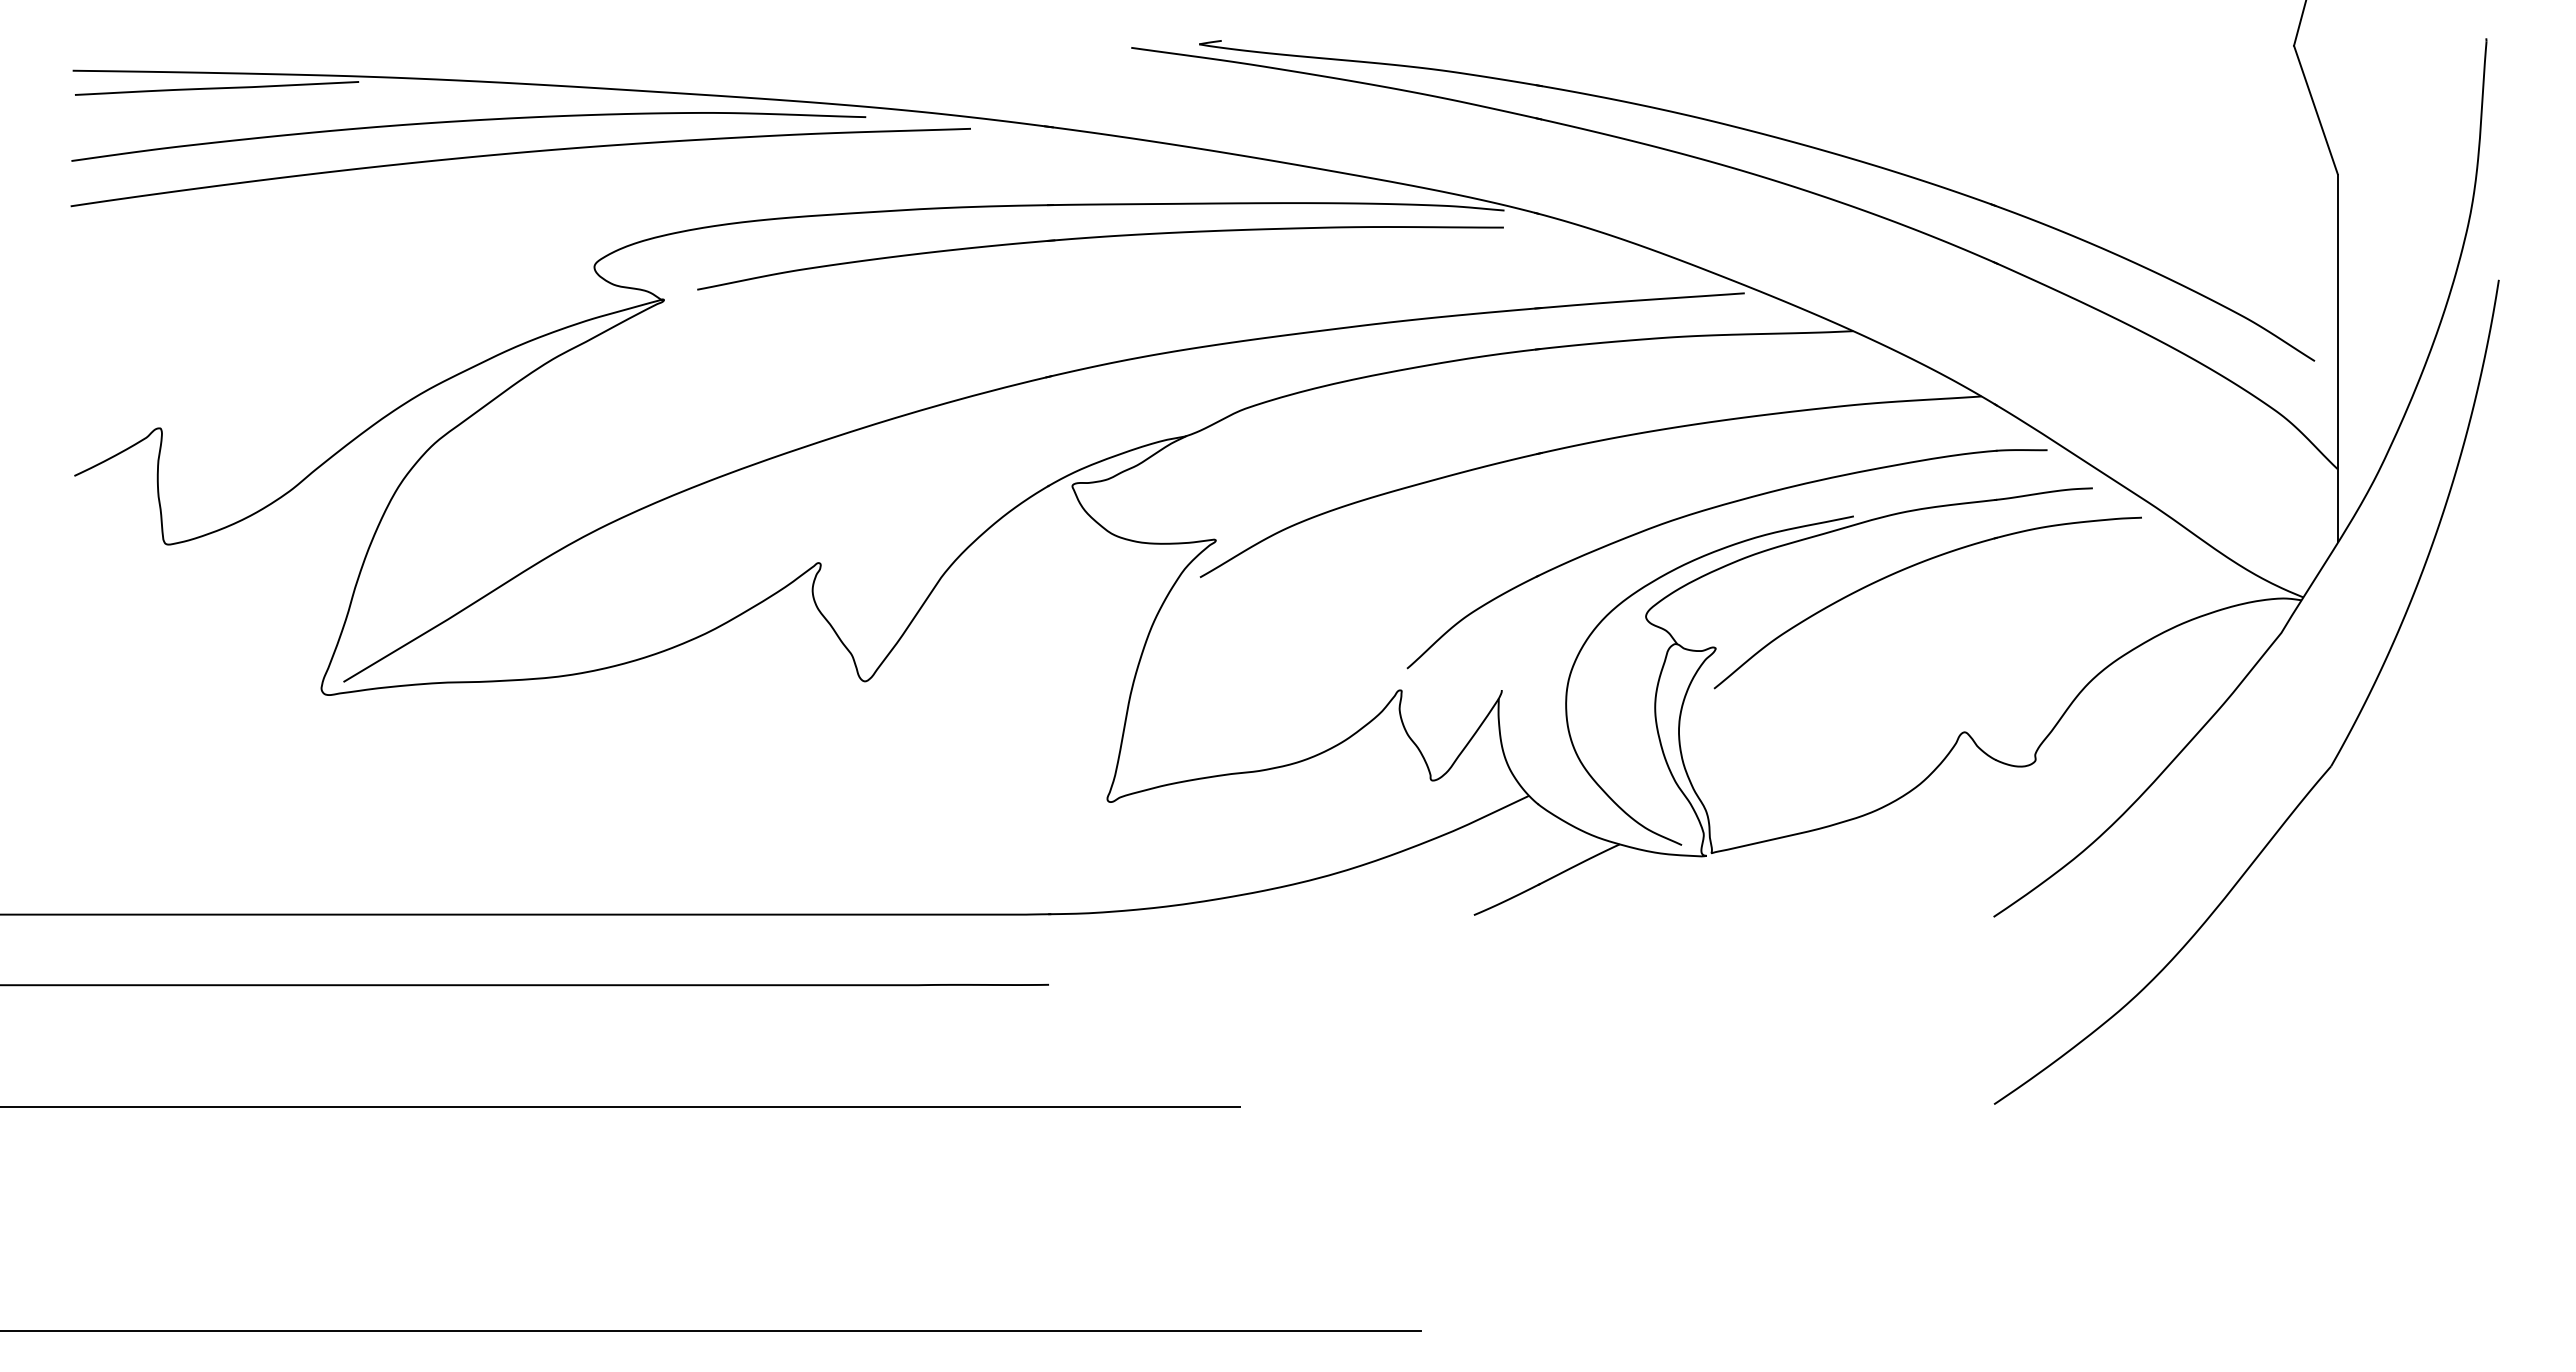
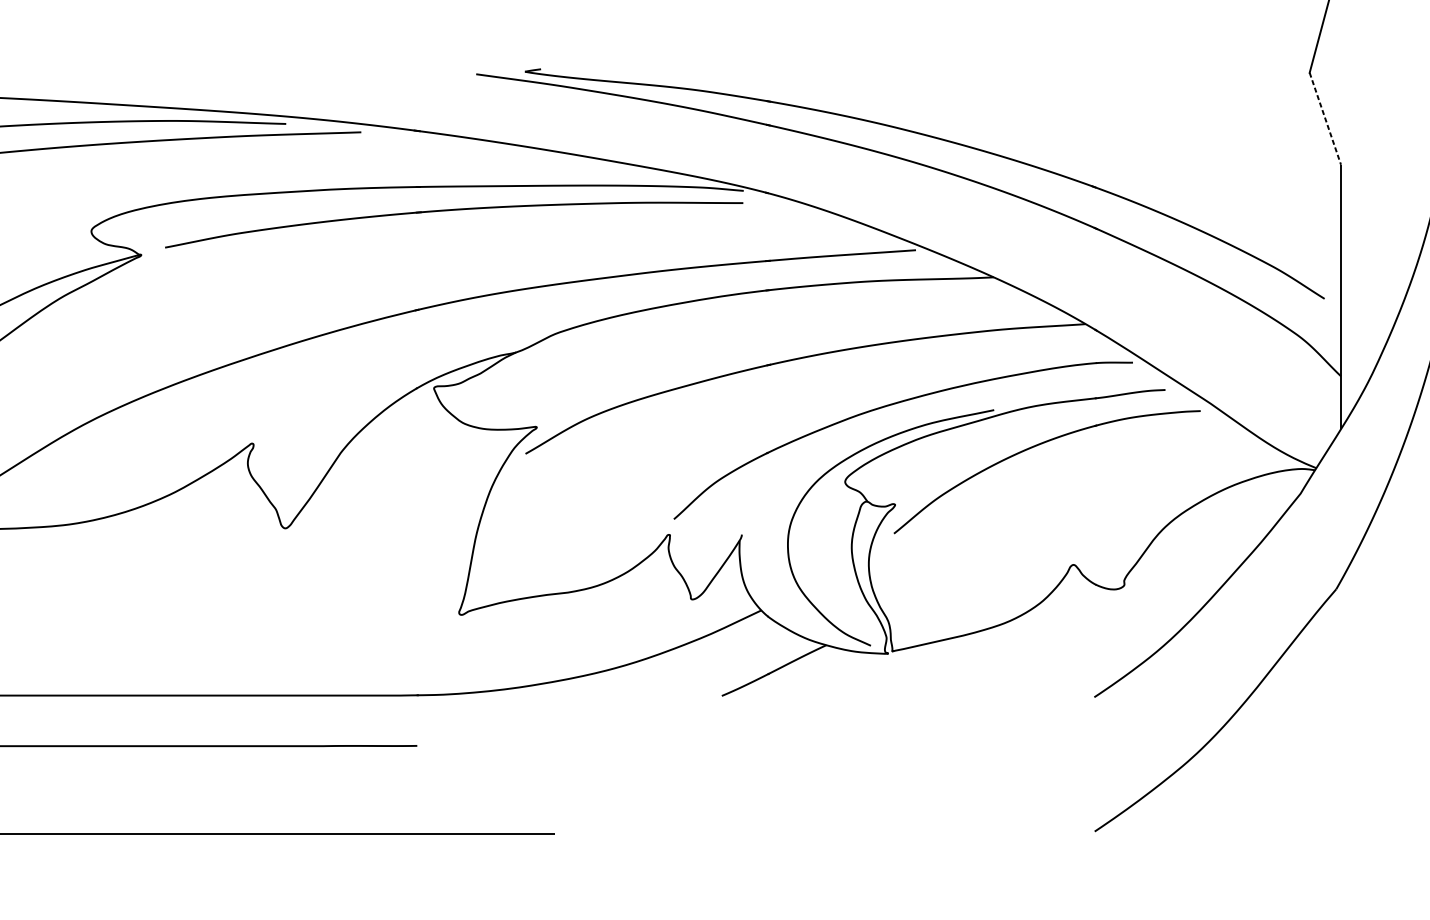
line: (2315, 109) -> (1325, 118), solid -> dashed

